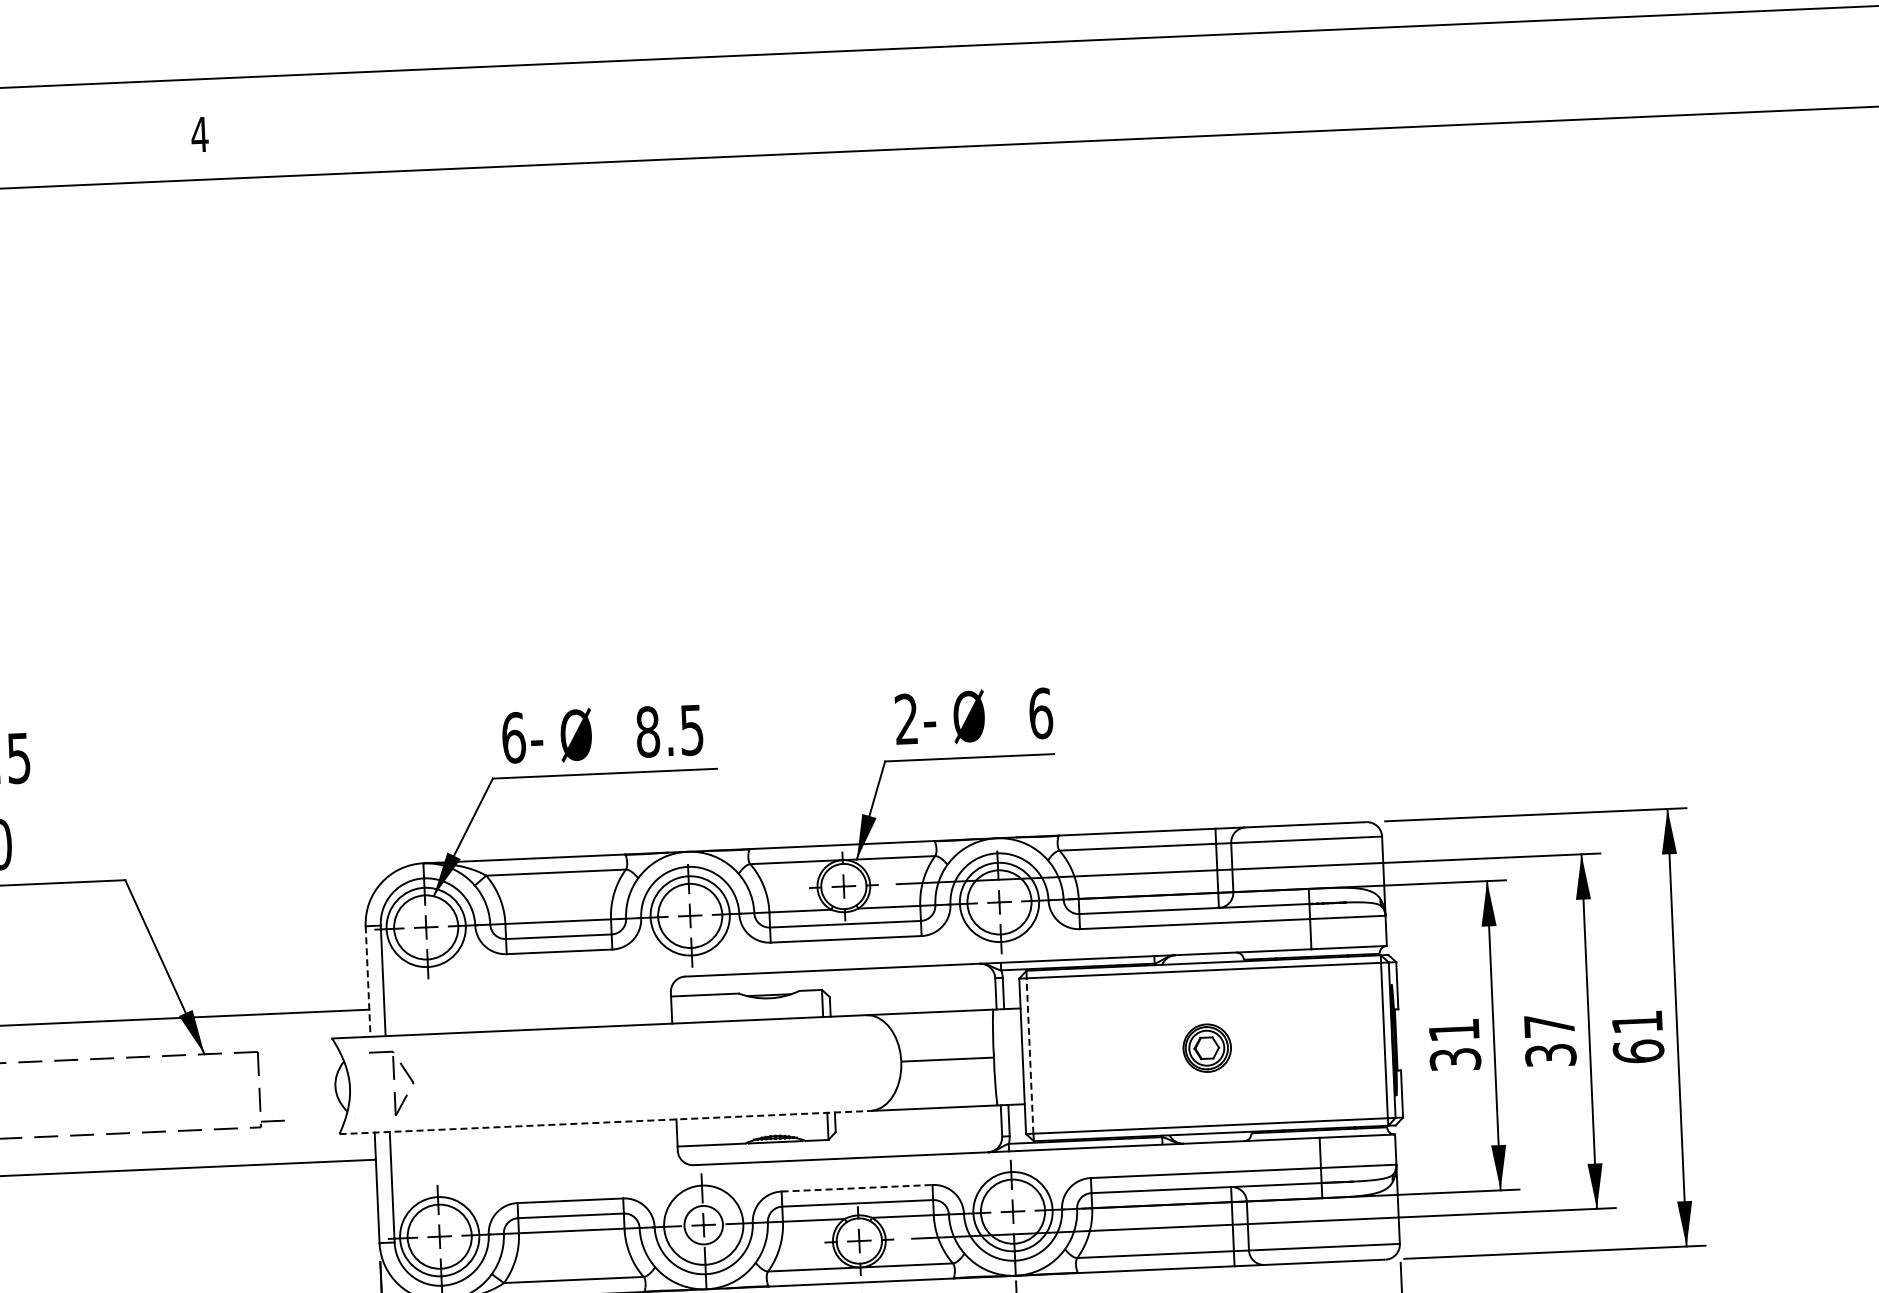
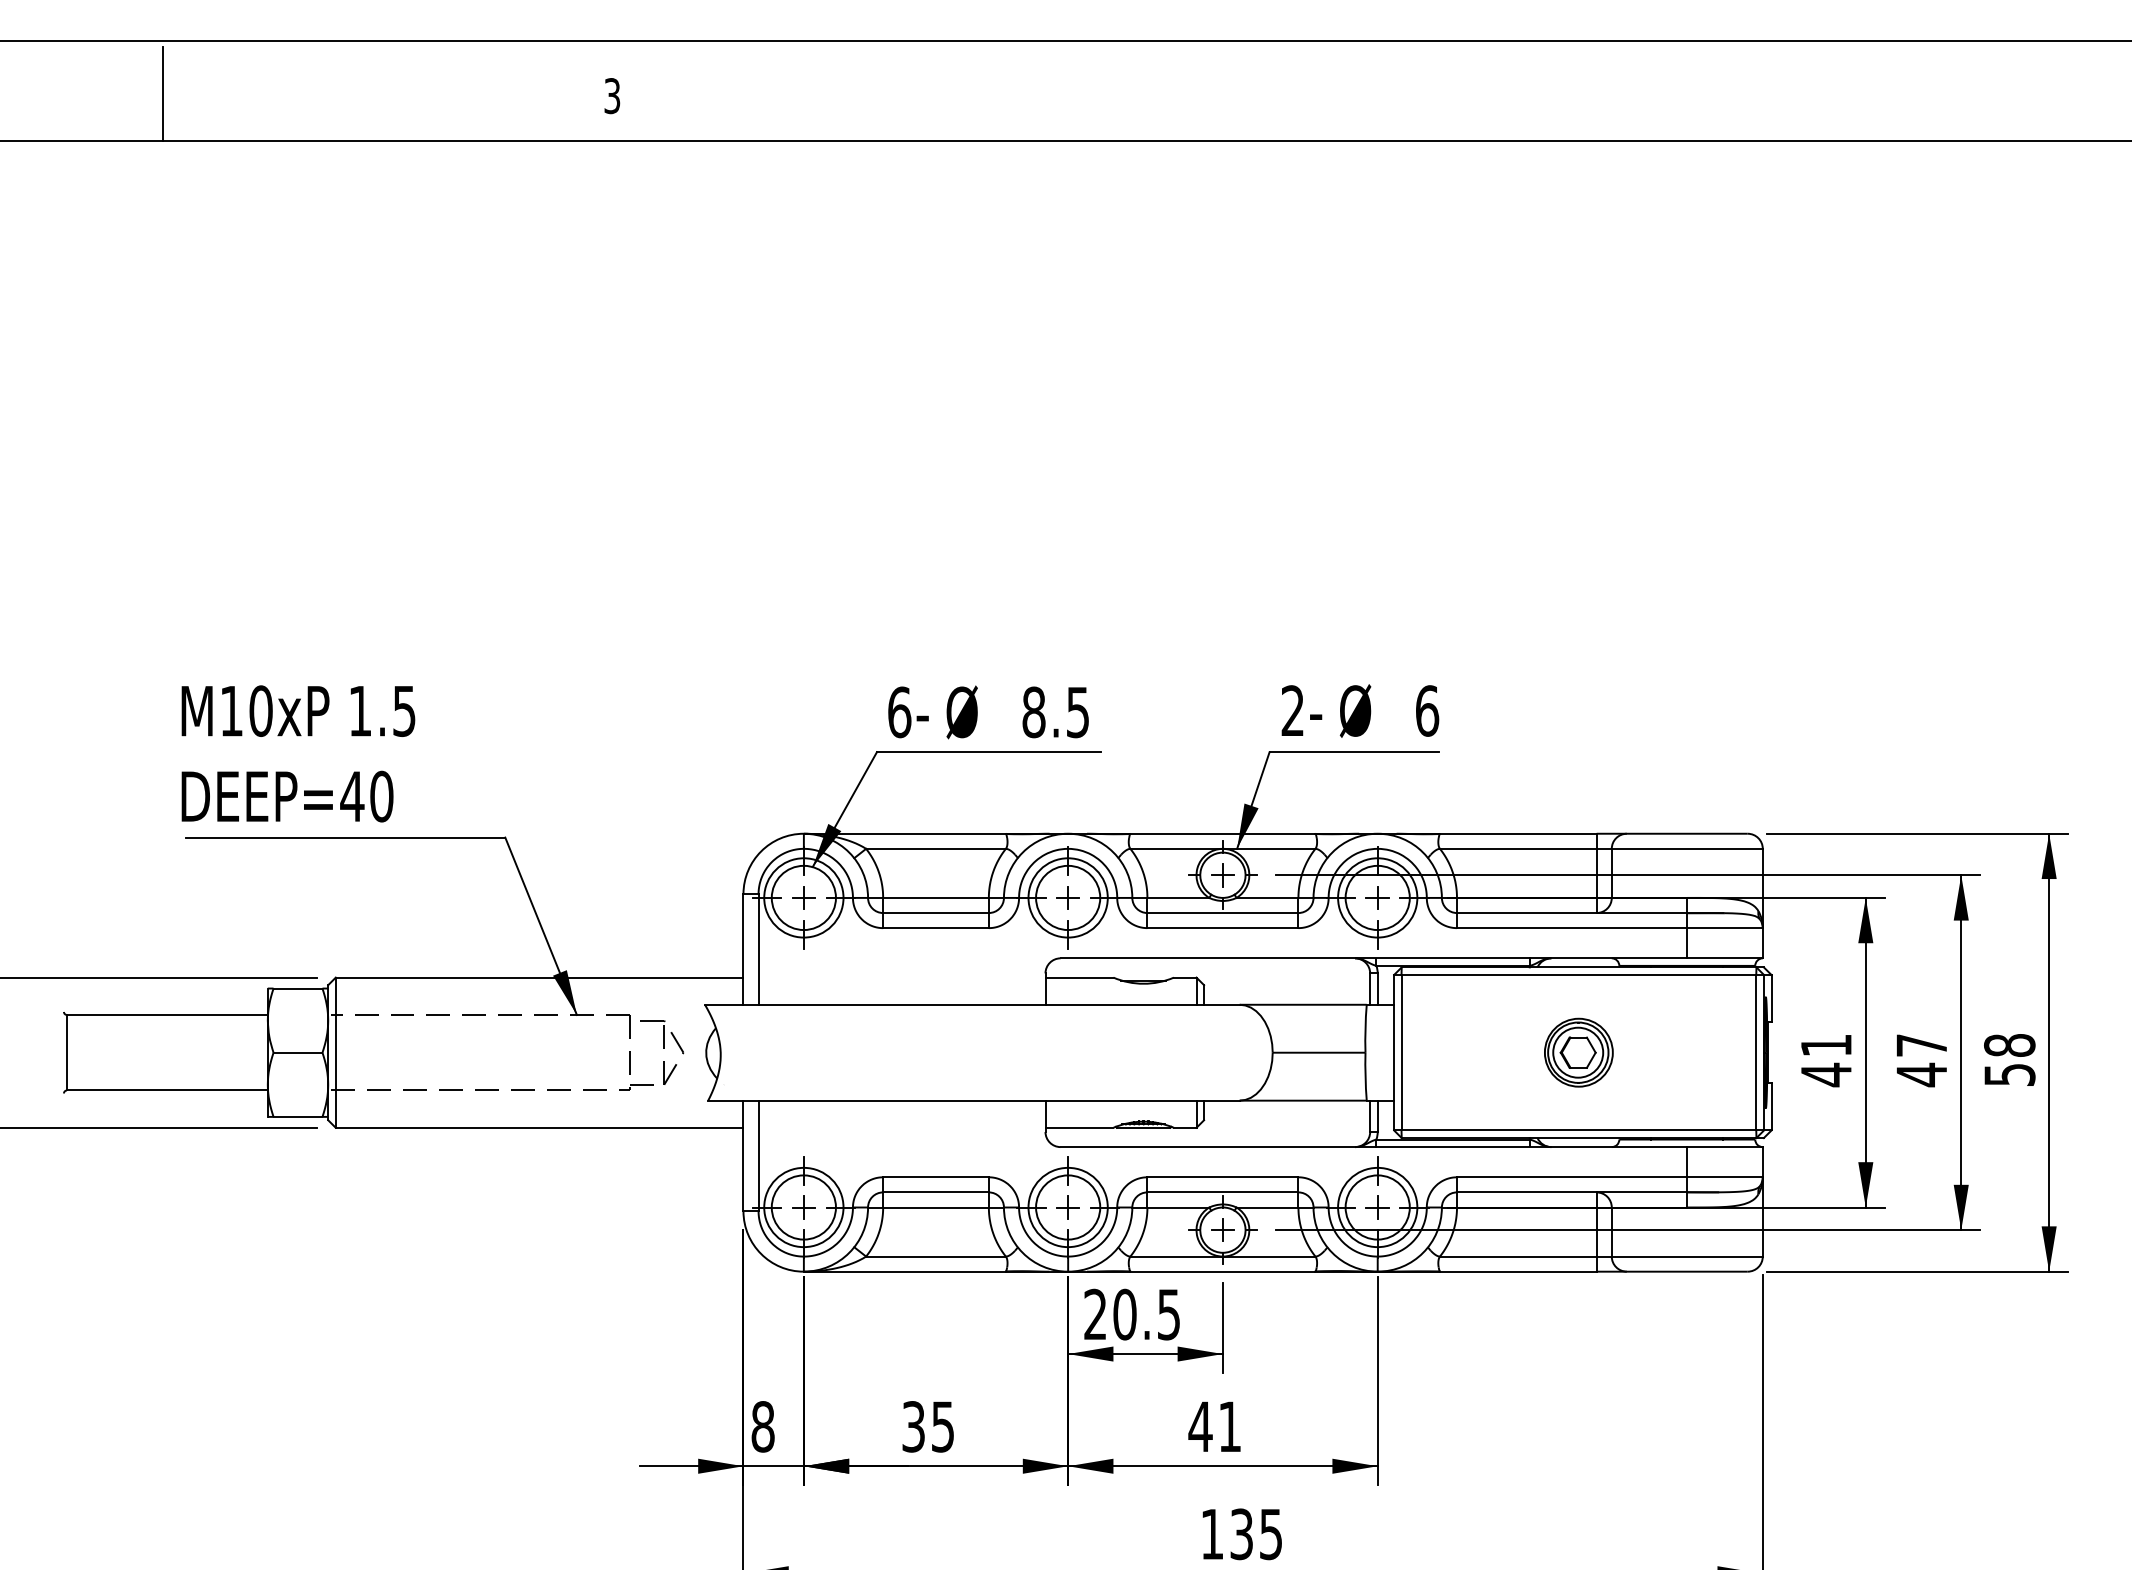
text: (199, 135) -> (611, 96), 4 -> 3
line: (368, 981) -> (743, 949), dashed -> solid
text: (1637, 1037) -> (2009, 1060), 61 -> 58
part: (1206, 1048) -> (1578, 1052), size x1.43
line: (1030, 1055) -> (1401, 1052), dashed -> solid
text: (1550, 1055) -> (1921, 1074), 37 -> 47
text: (1455, 1059) -> (1826, 1074), 31 -> 41
part: (392, 1083) -> (662, 1052), moved
line: (605, 1122) -> (974, 1100), dashed -> solid
line: (856, 1188) -> (1222, 1177), dashed -> solid
circle: (704, 1225) -> (1068, 1207), size x1.67

